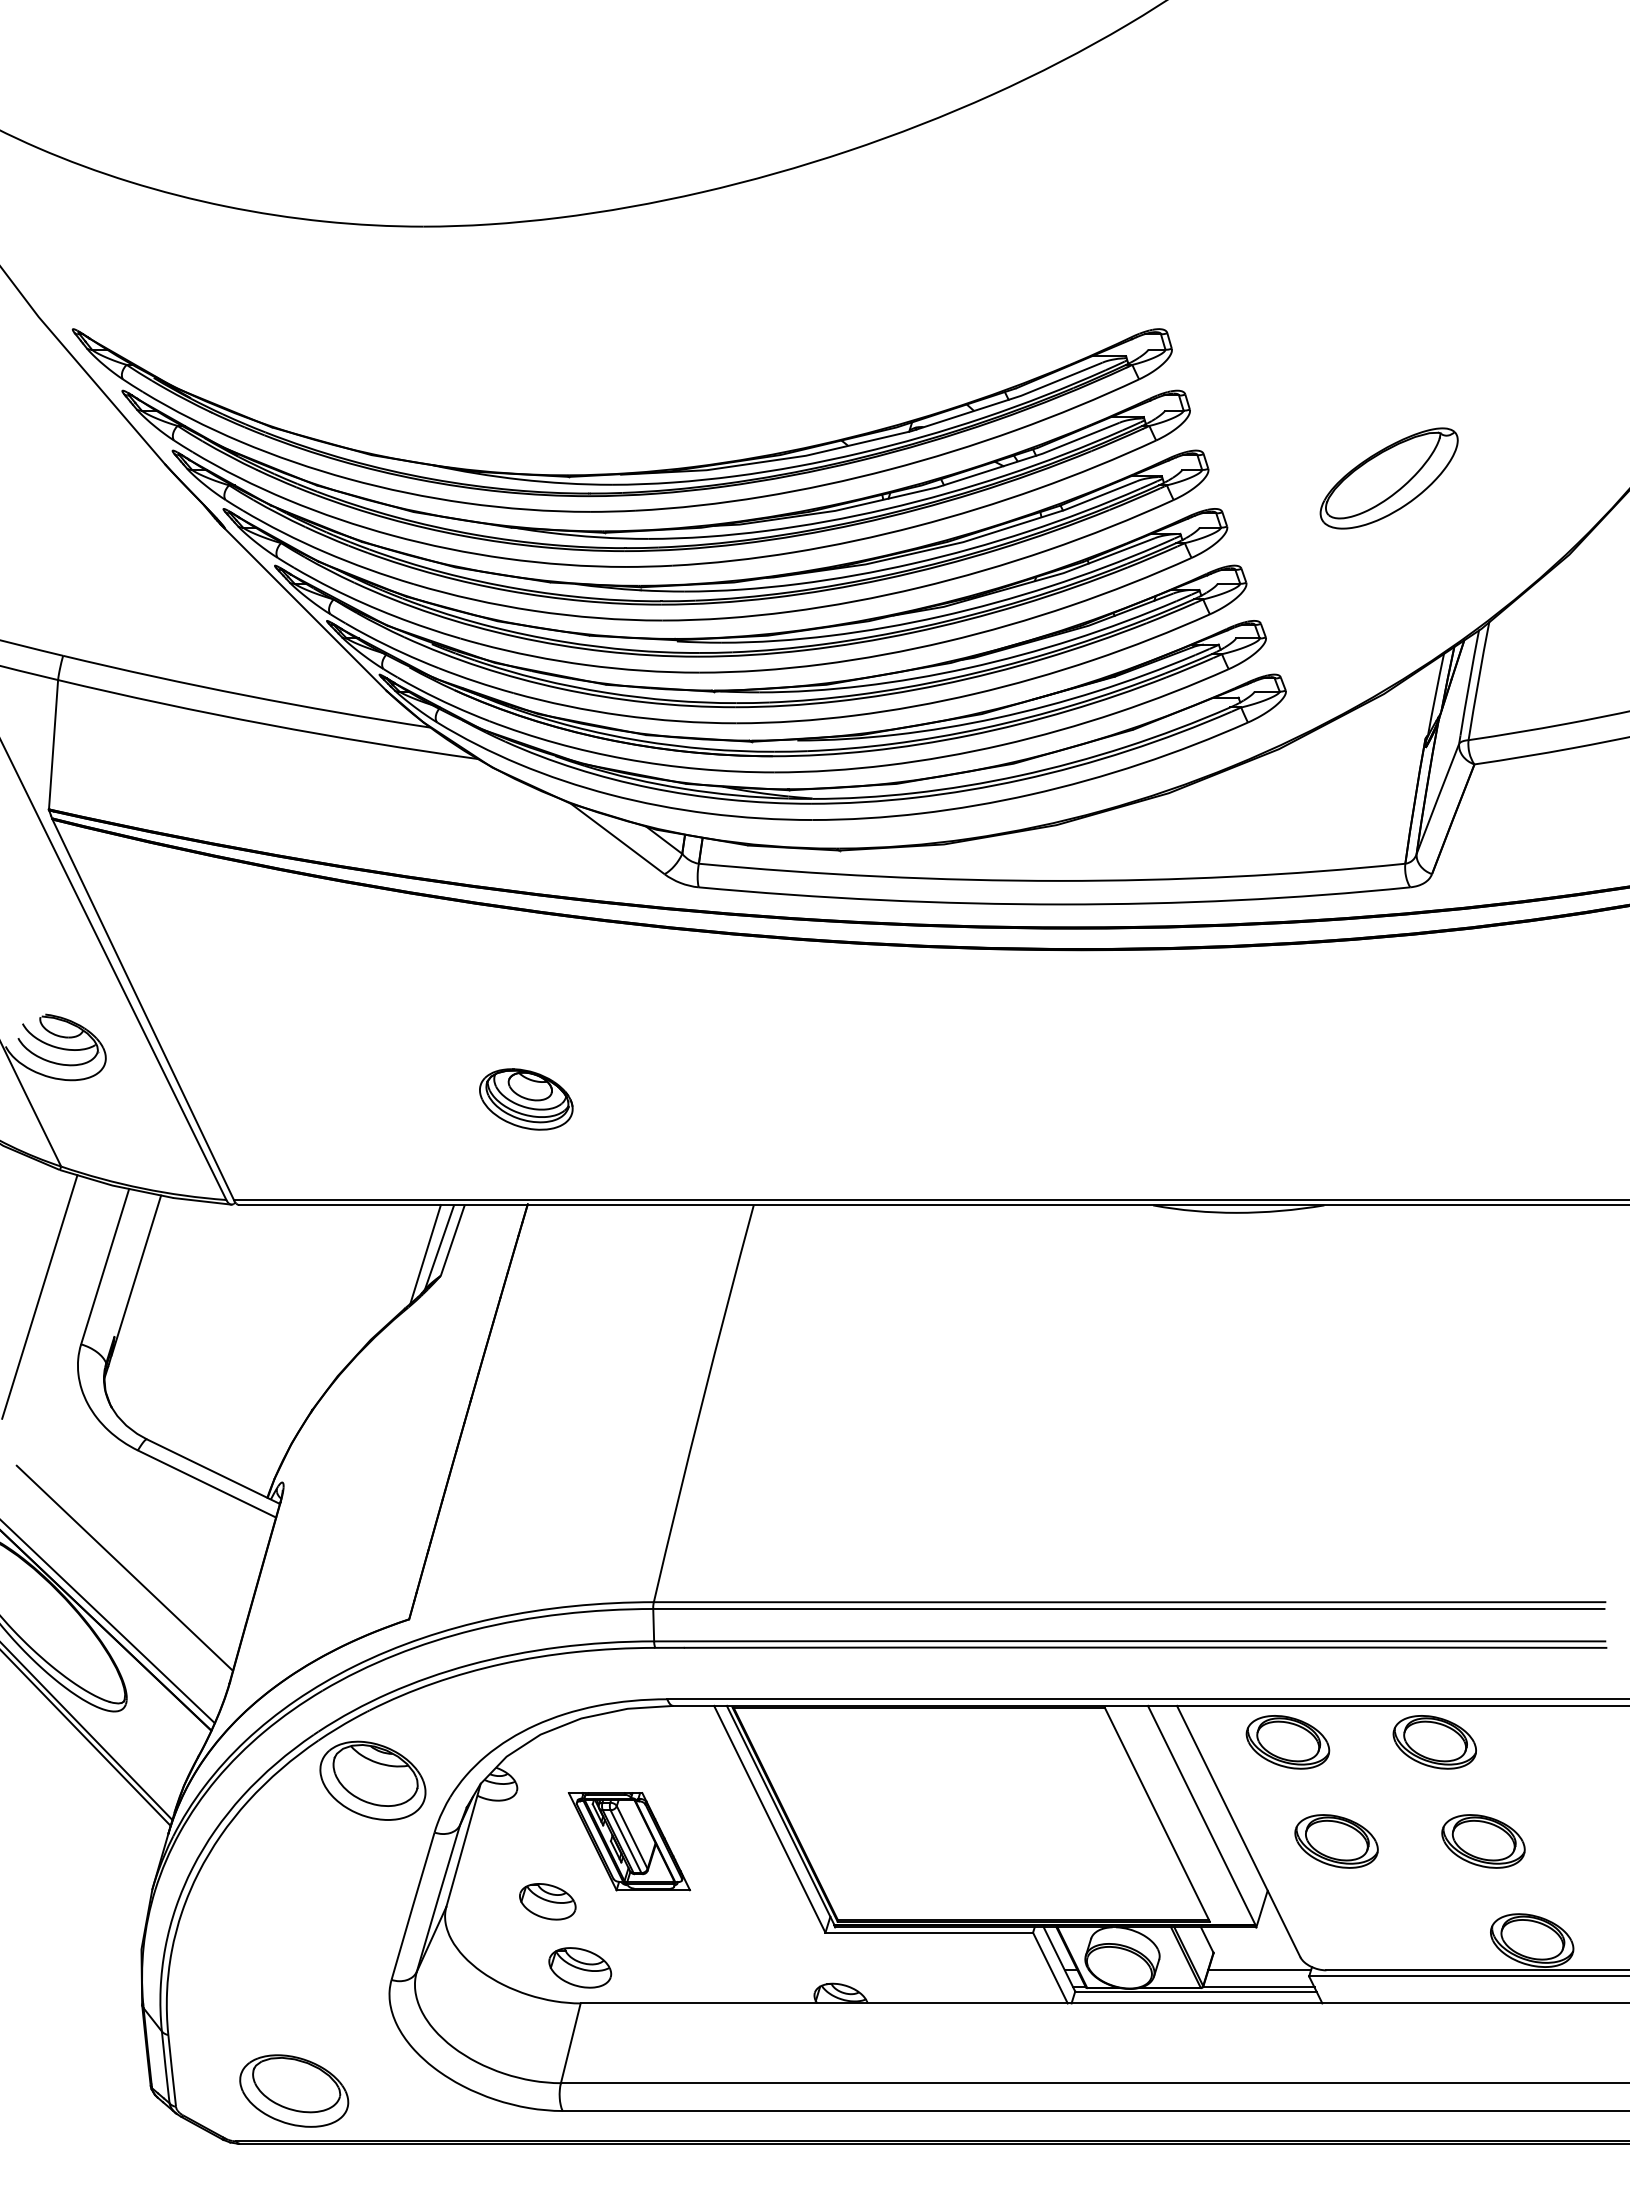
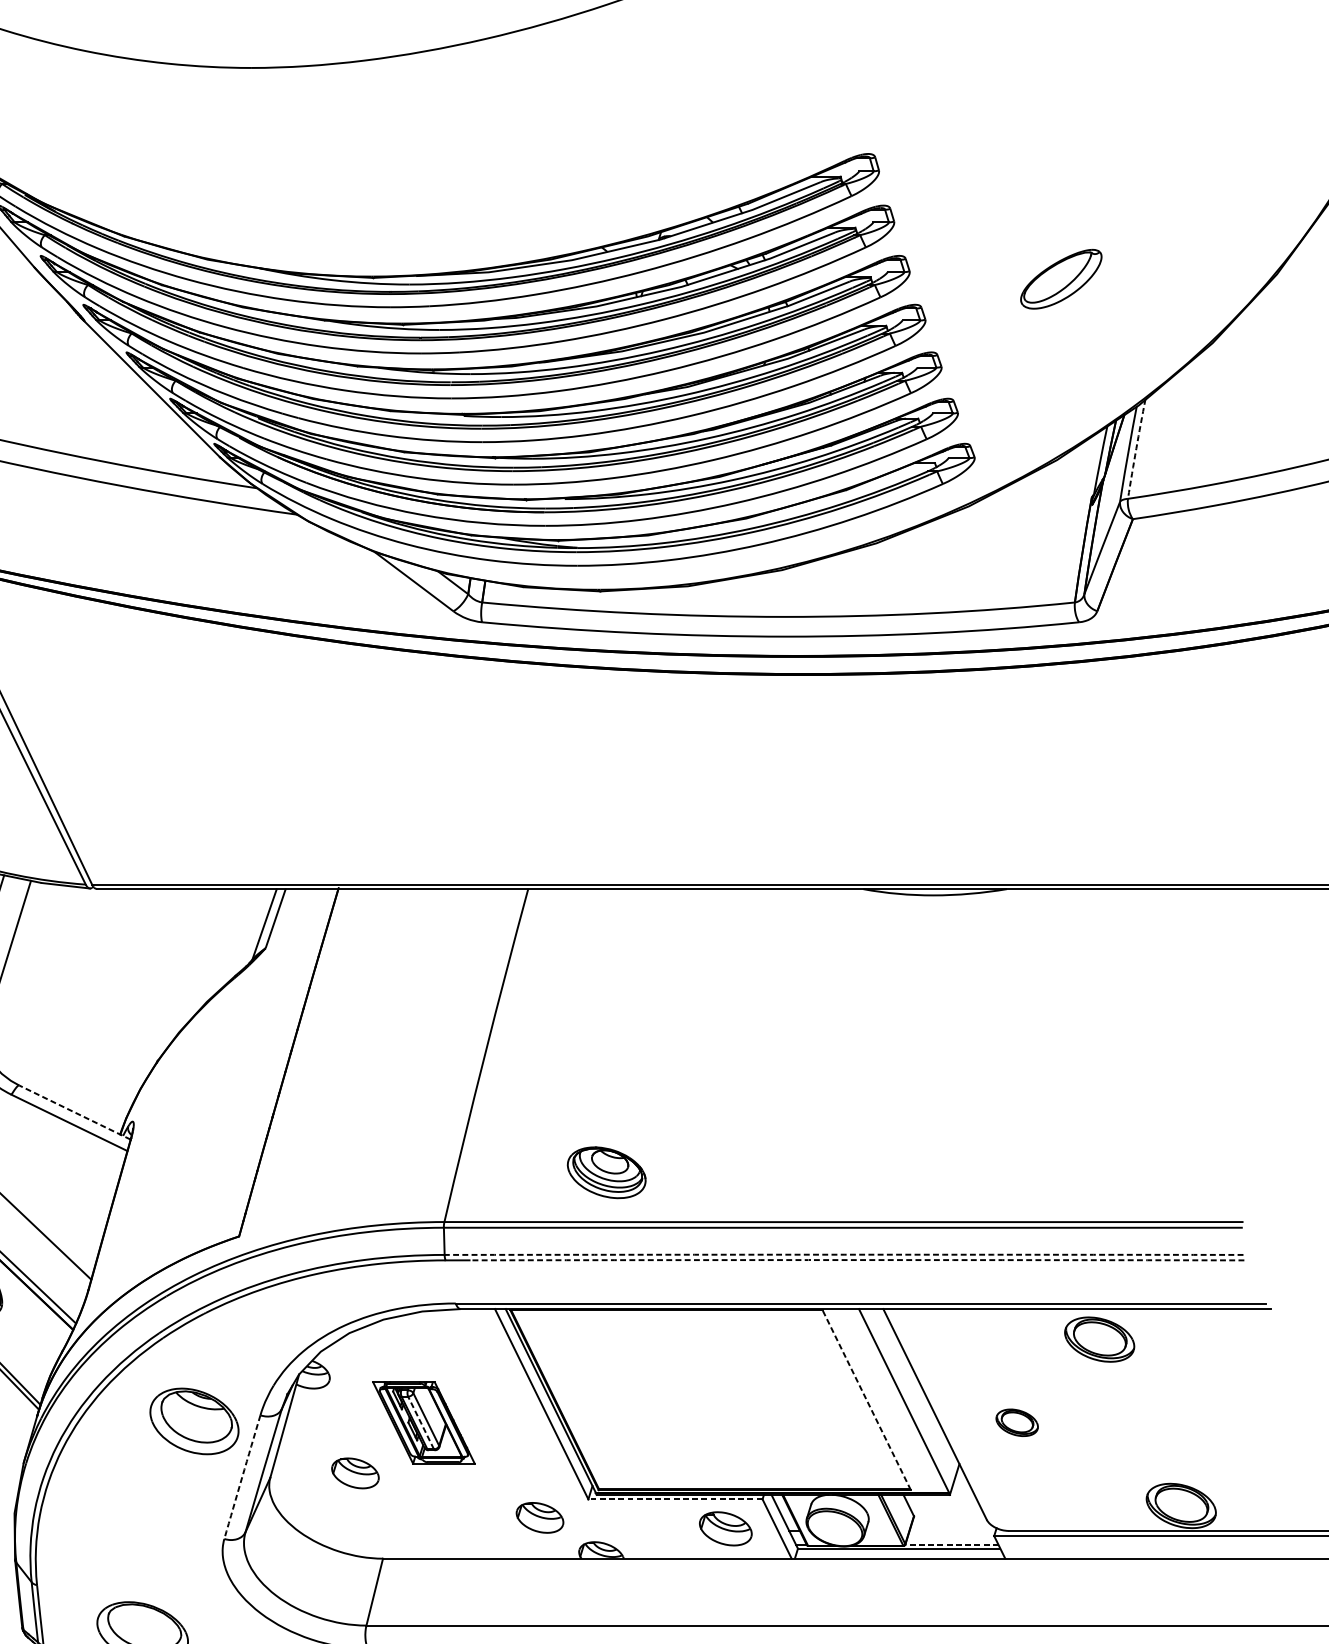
part: (1388, 478) -> (1060, 279), size x0.7
arc: (1478, 680) -> (1136, 448), solid -> dashed
part: (526, 1099) -> (606, 1172), moved
line: (425, 1254) -> (252, 930), removed
line: (213, 1471) -> (74, 1112), solid -> dashed
arc: (1130, 1641) -> (844, 1255), solid -> dashed
arc: (1145, 1647) -> (856, 1260), solid -> dashed
part: (1287, 1742) -> (976, 1339), removed
part: (372, 1780) -> (194, 1421), moved
line: (1157, 1814) -> (866, 1400), solid -> dashed
line: (626, 1841) -> (421, 1422), solid -> dashed
part: (1336, 1841) -> (1017, 1422), size x0.6
part: (1483, 1841) -> (1140, 1422), removed
arc: (412, 1906) -> (241, 1477), solid -> dashed
line: (929, 1932) -> (675, 1499), solid -> dashed
part: (767, 1954) -> (539, 1517), added
part: (580, 1967) -> (726, 1528), moved
line: (1259, 1969) -> (952, 1530), removed
line: (1258, 1987) -> (951, 1545), solid -> dashed

